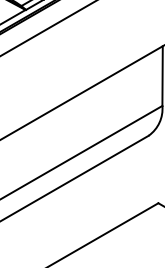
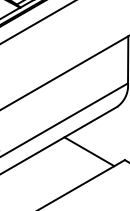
line: (113, 192) -> (89, 151), added

